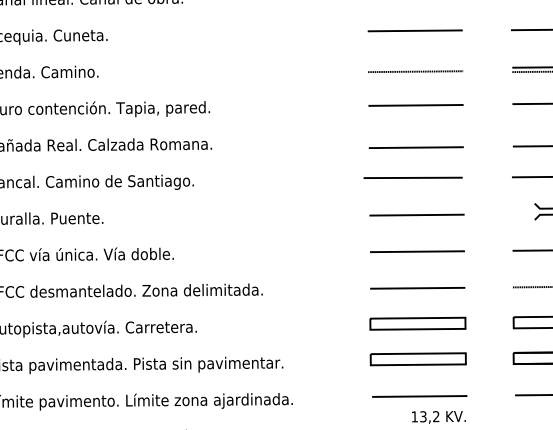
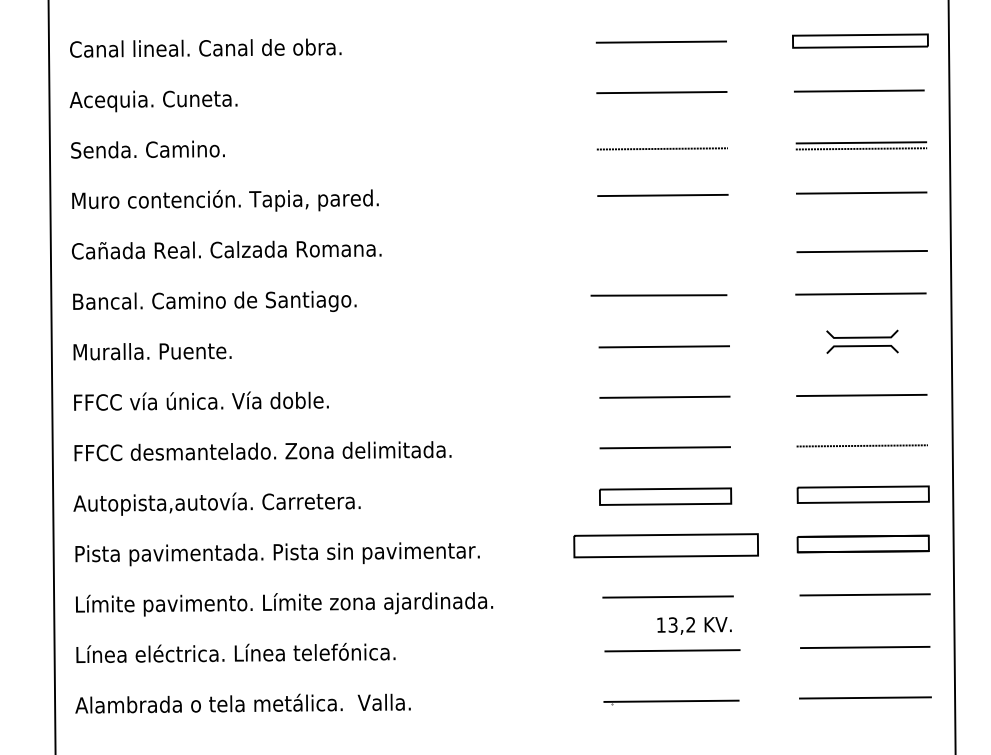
line: (415, 147) -> (662, 253), removed
part: (417, 359) -> (665, 545), size x1.4

